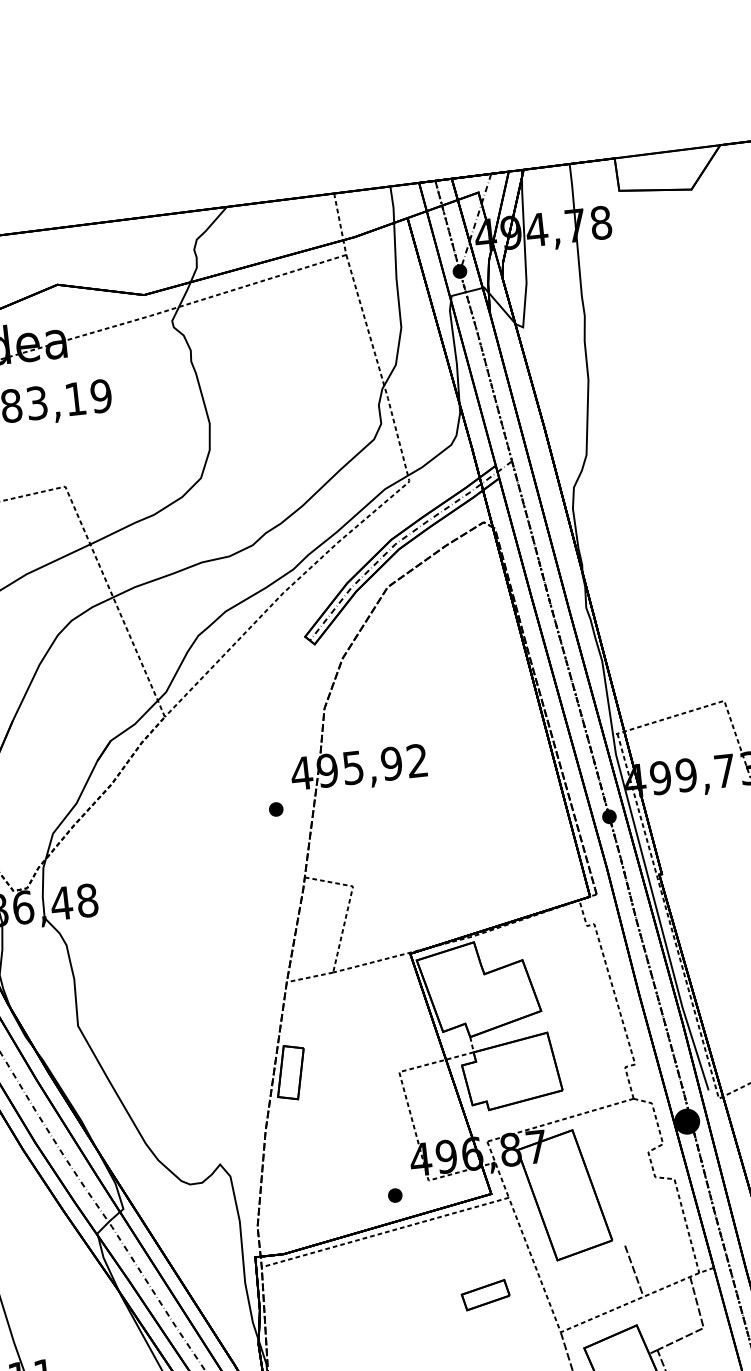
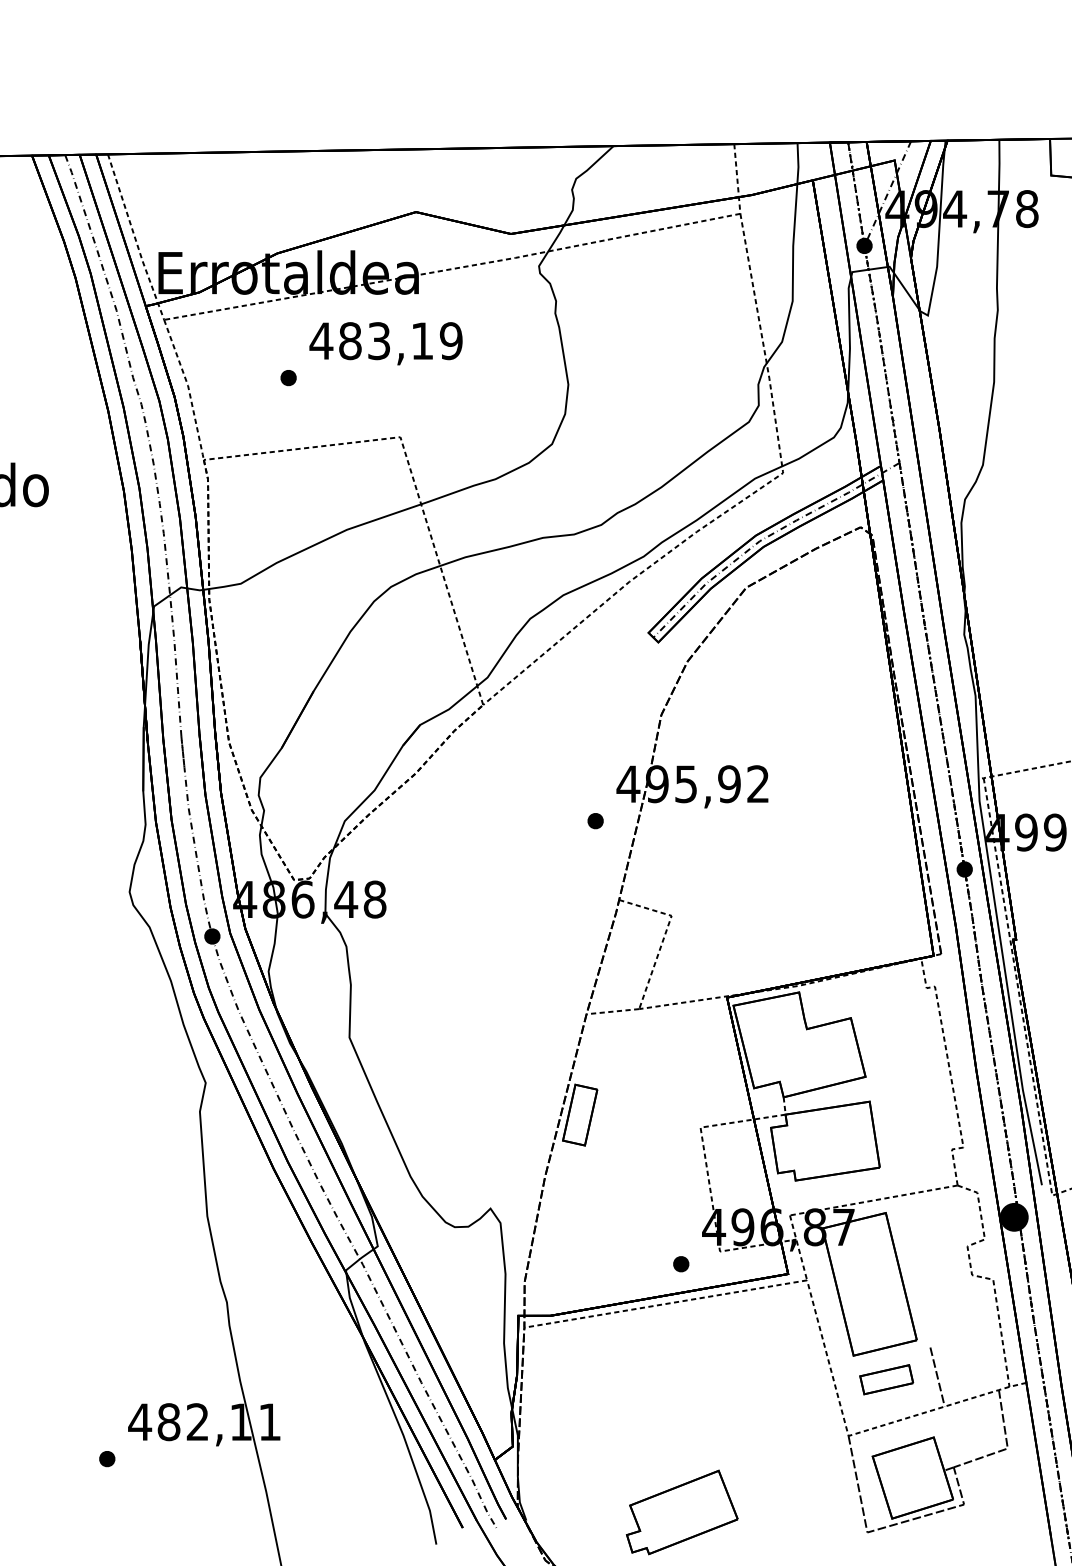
part: (485, 1295) -> (886, 1379), moved

